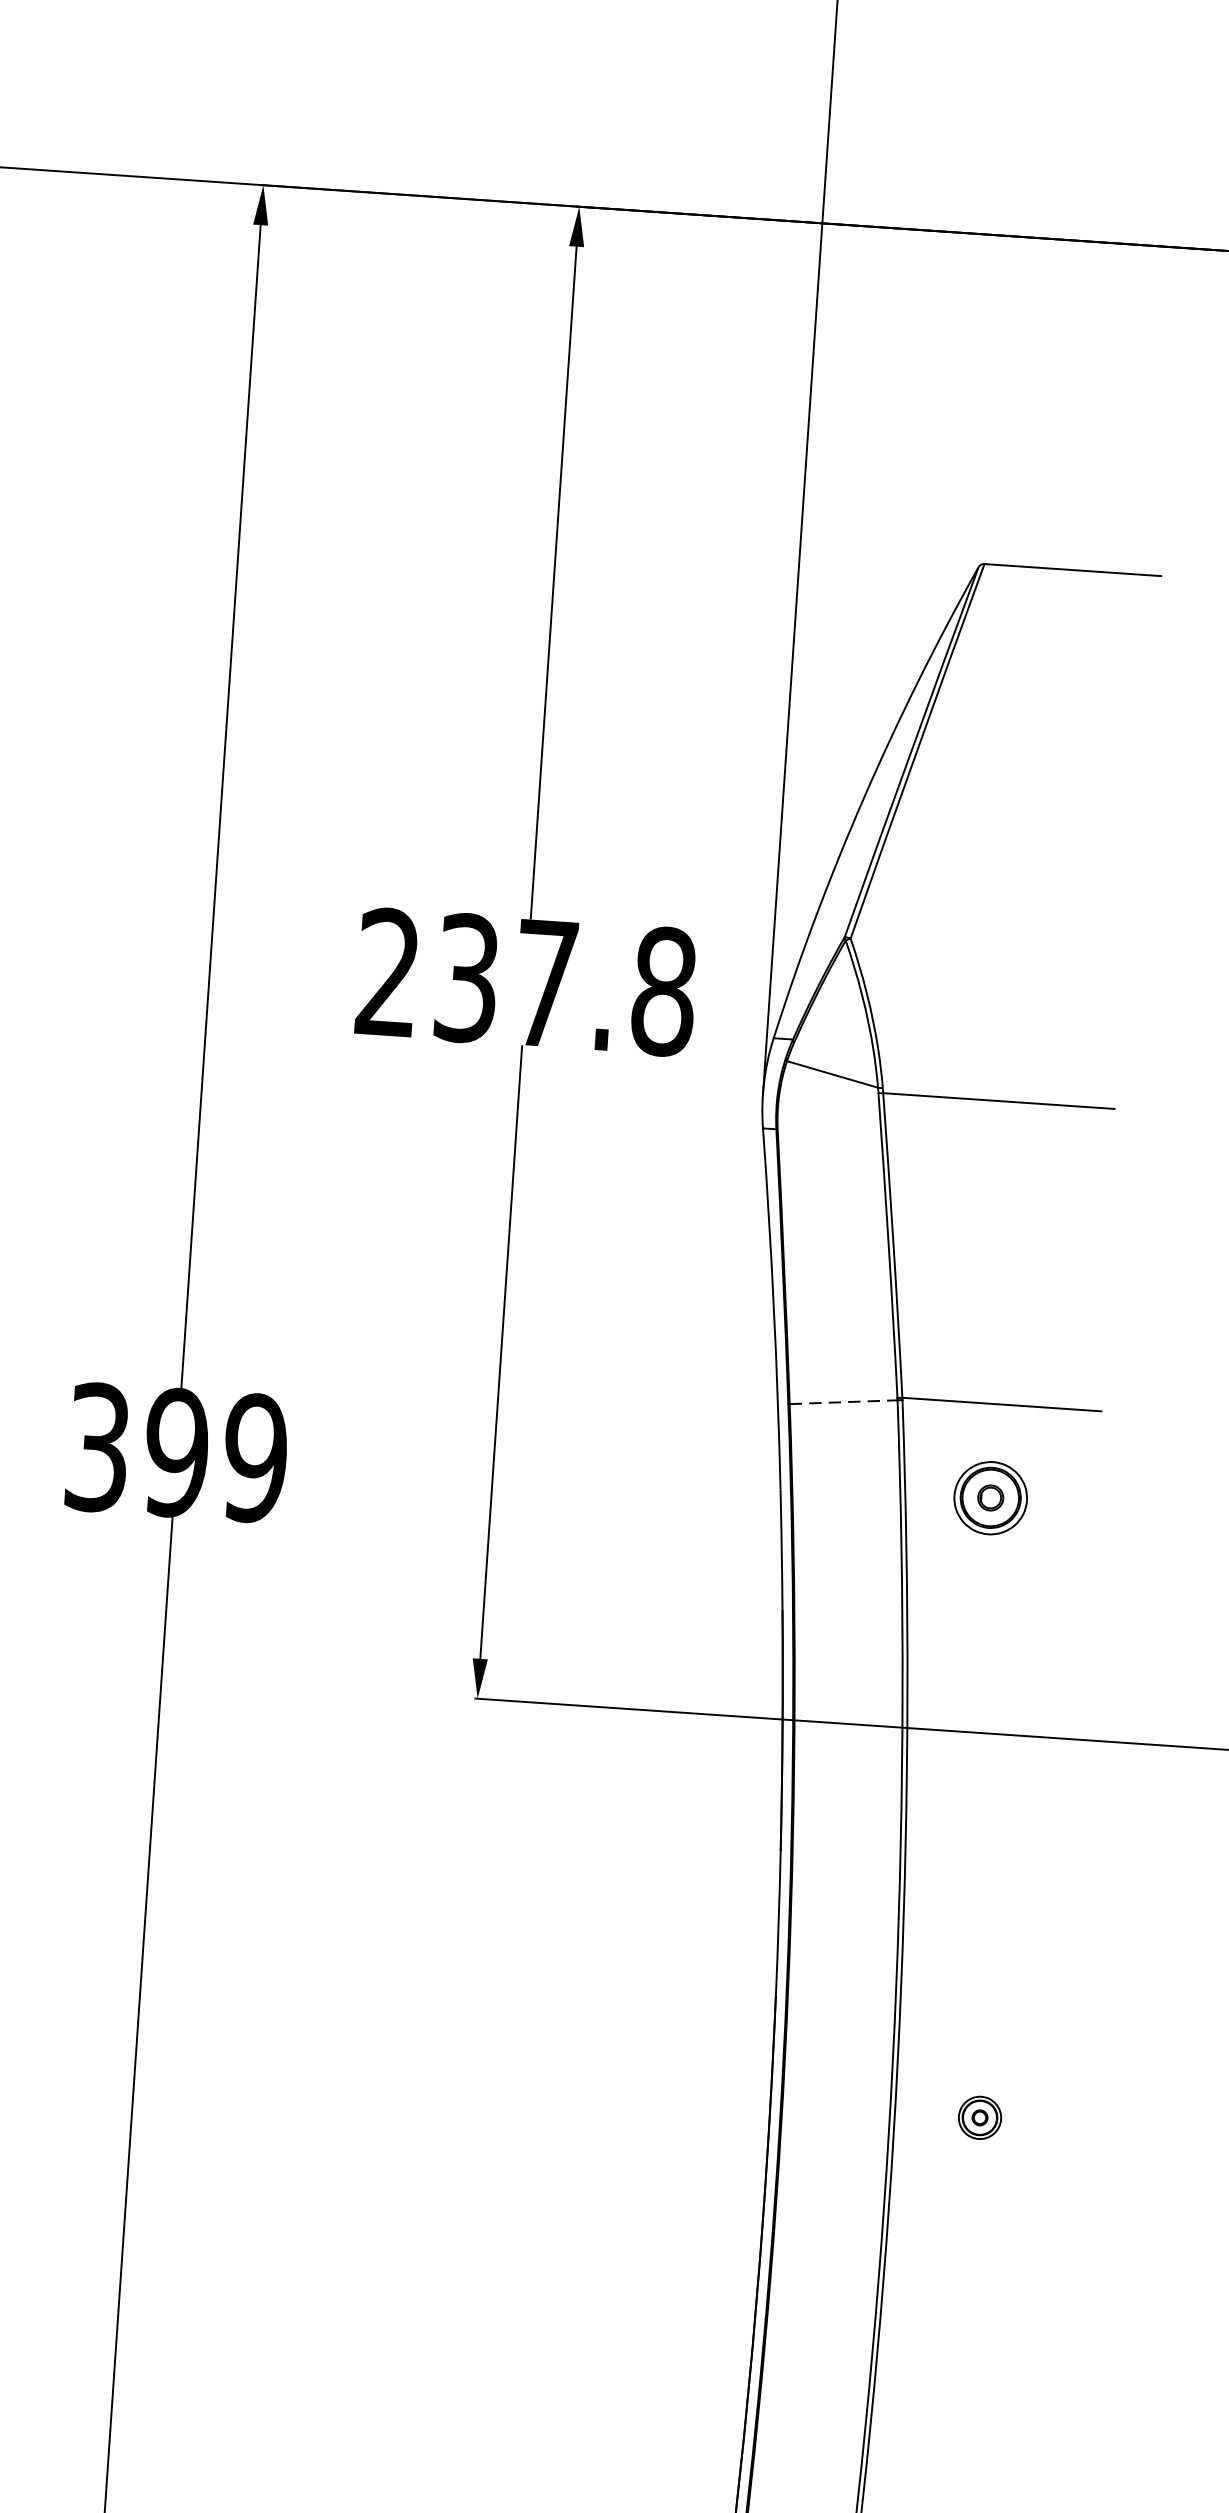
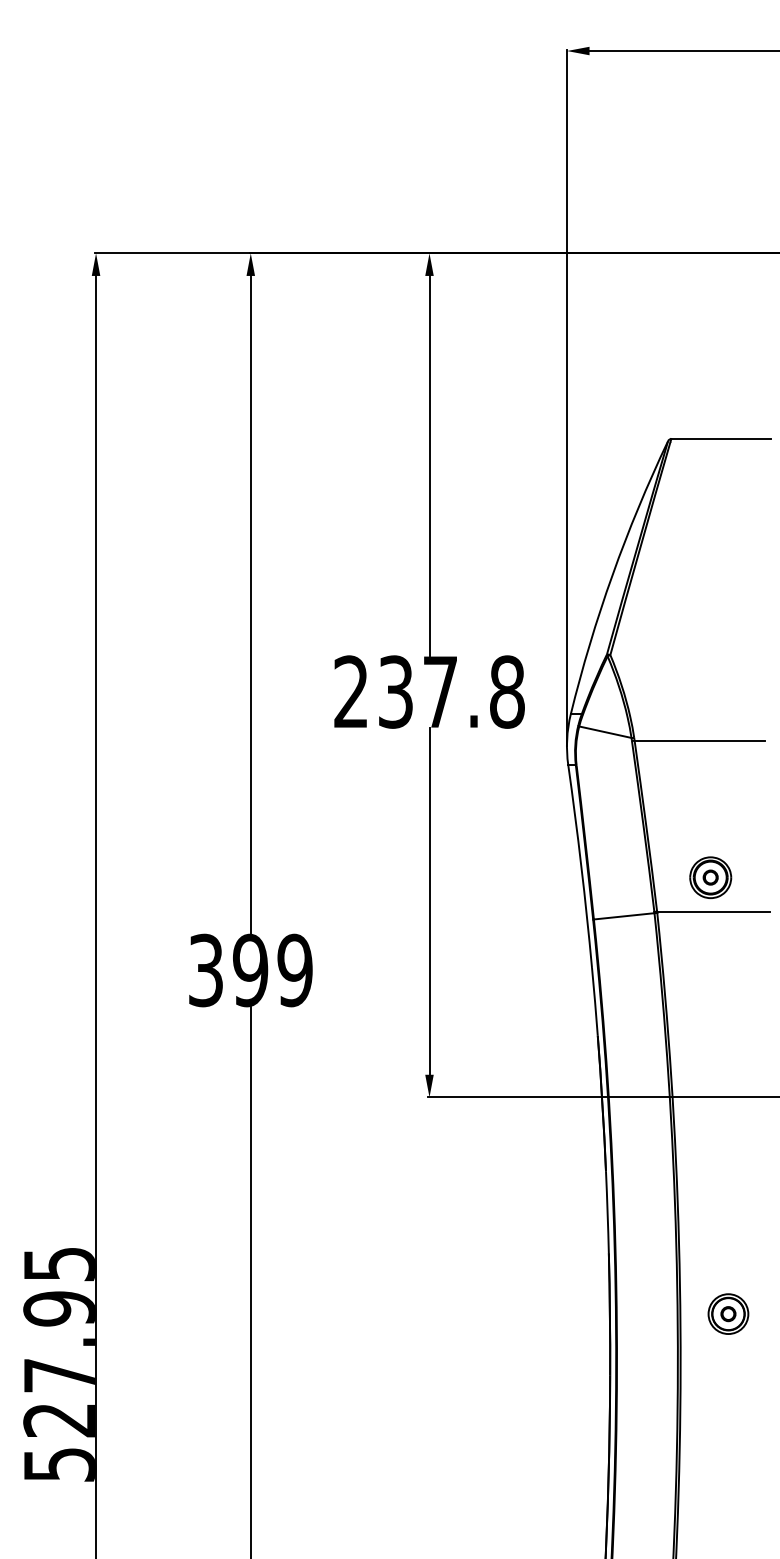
line: (844, 1402) -> (624, 916), dashed -> solid
part: (990, 1497) -> (710, 877), moved
part: (980, 2116) -> (728, 1313), size x1.67

